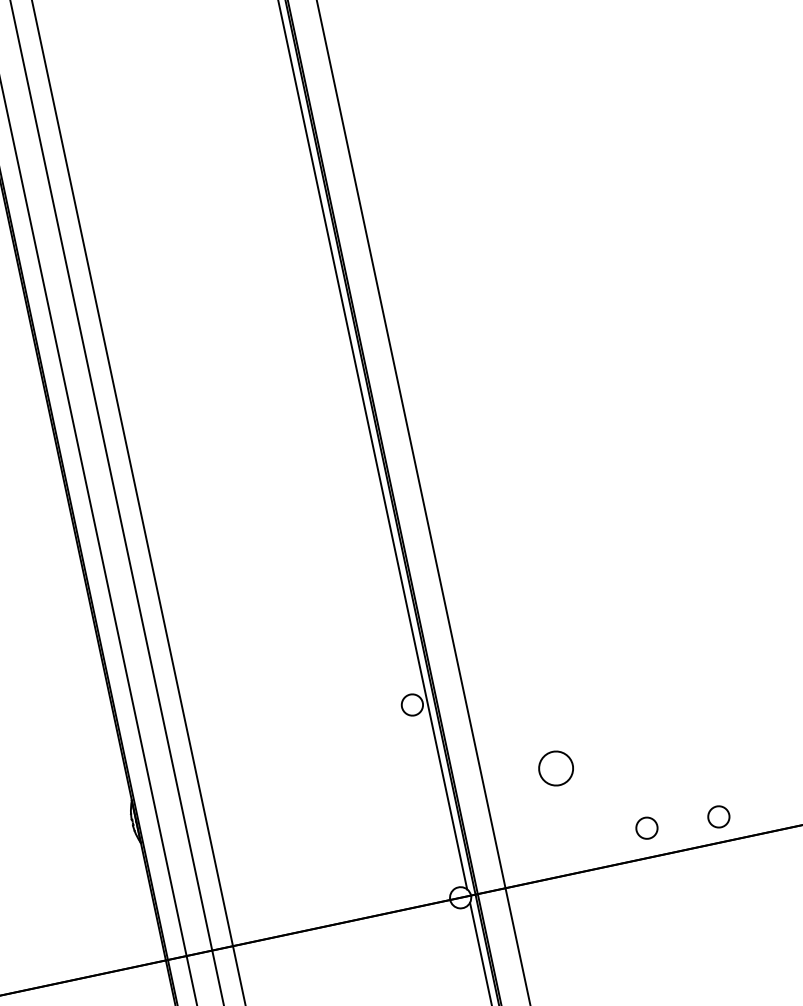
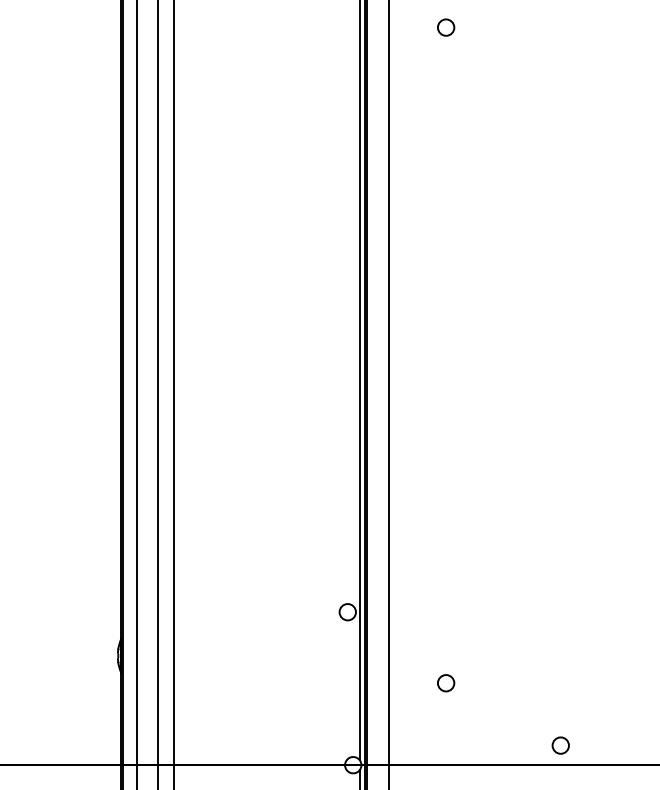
circle: (556, 768) -> (446, 683), size x0.62
circle: (646, 828) -> (504, 742), removed

